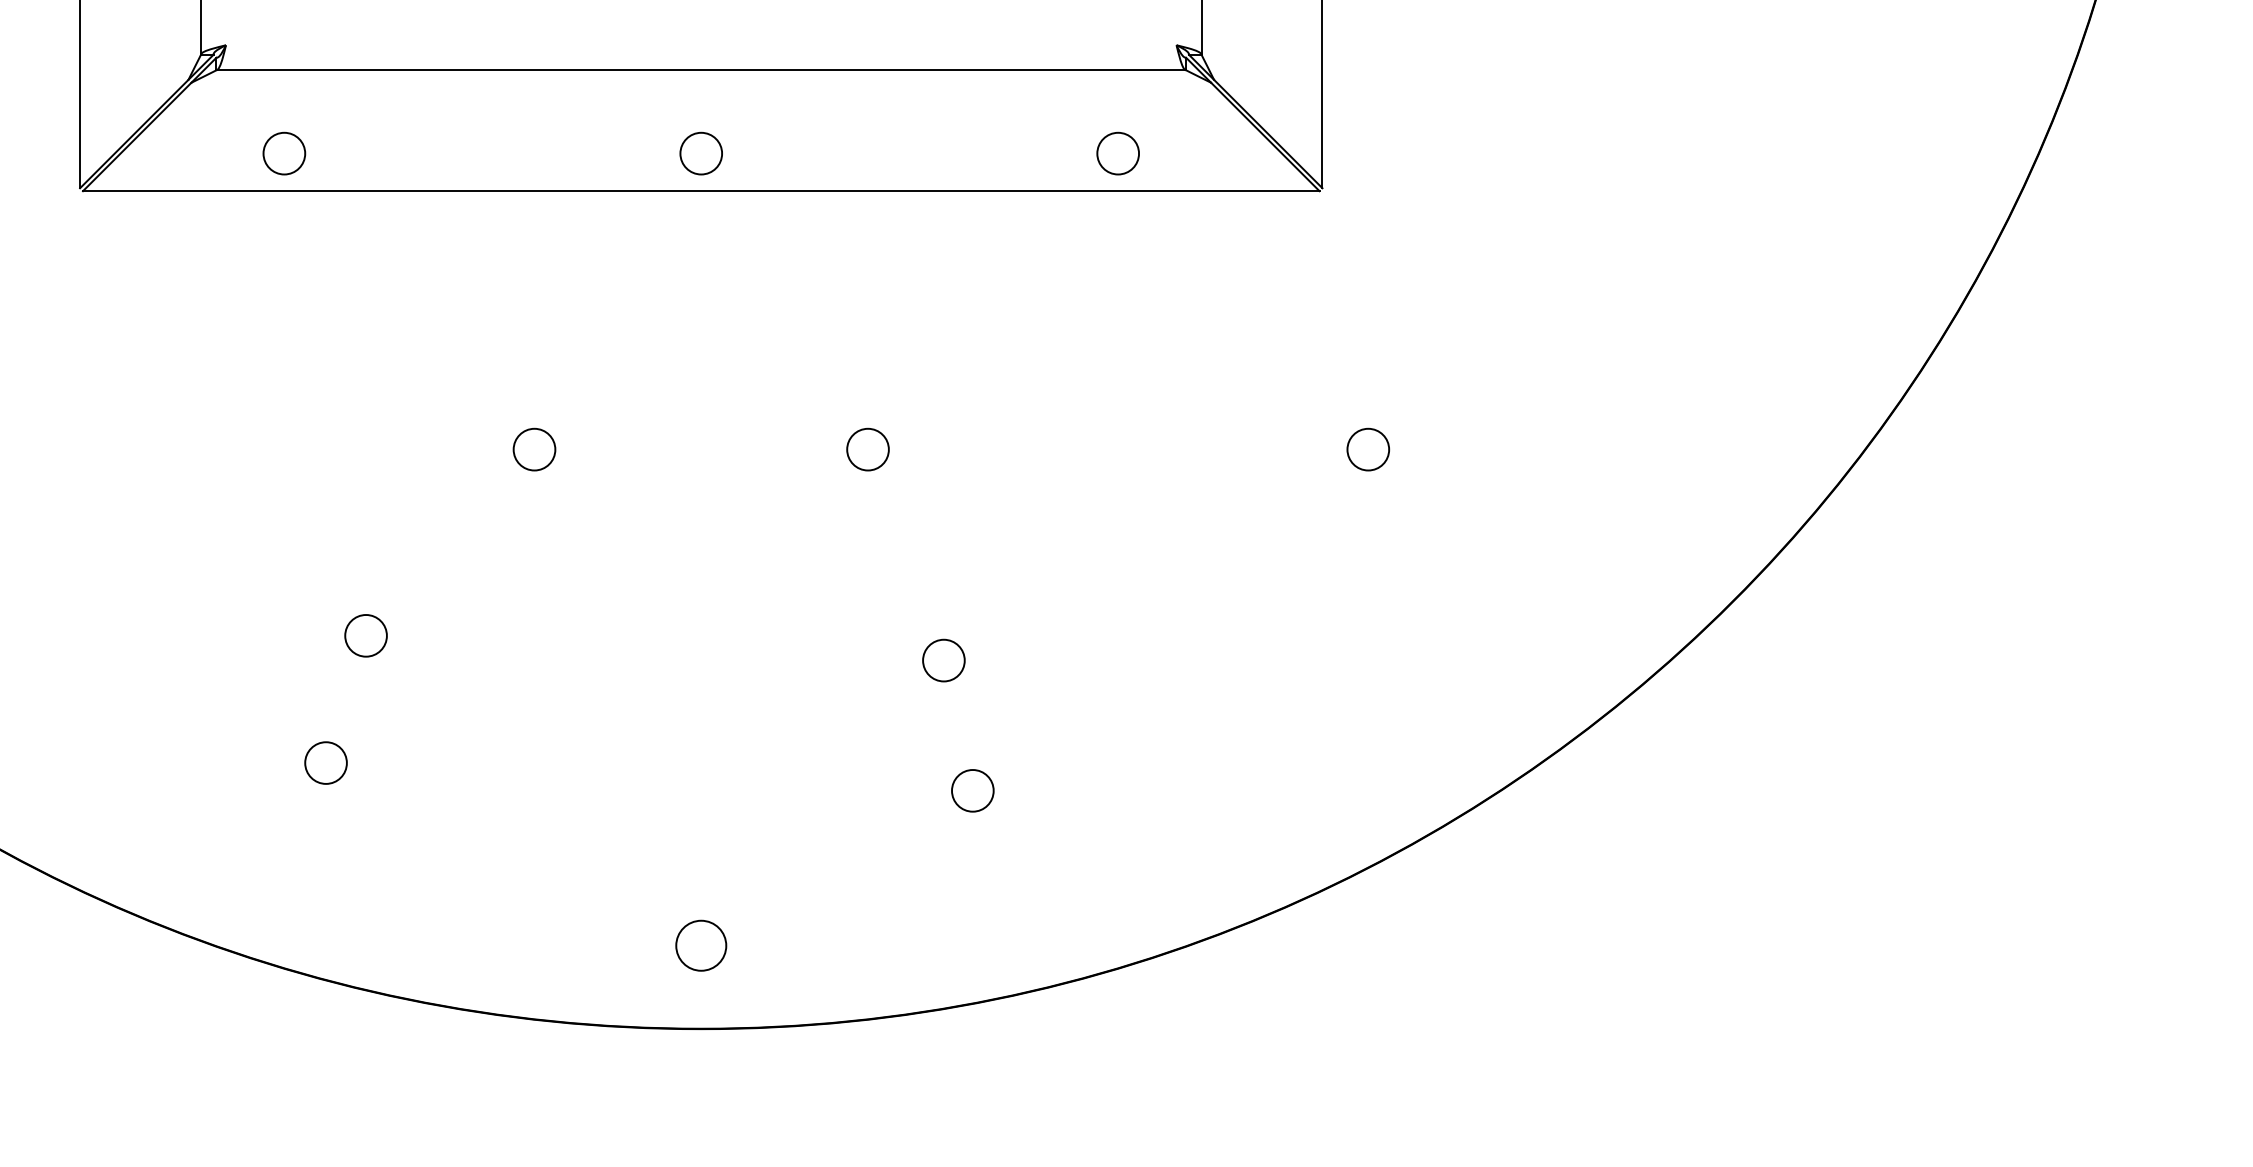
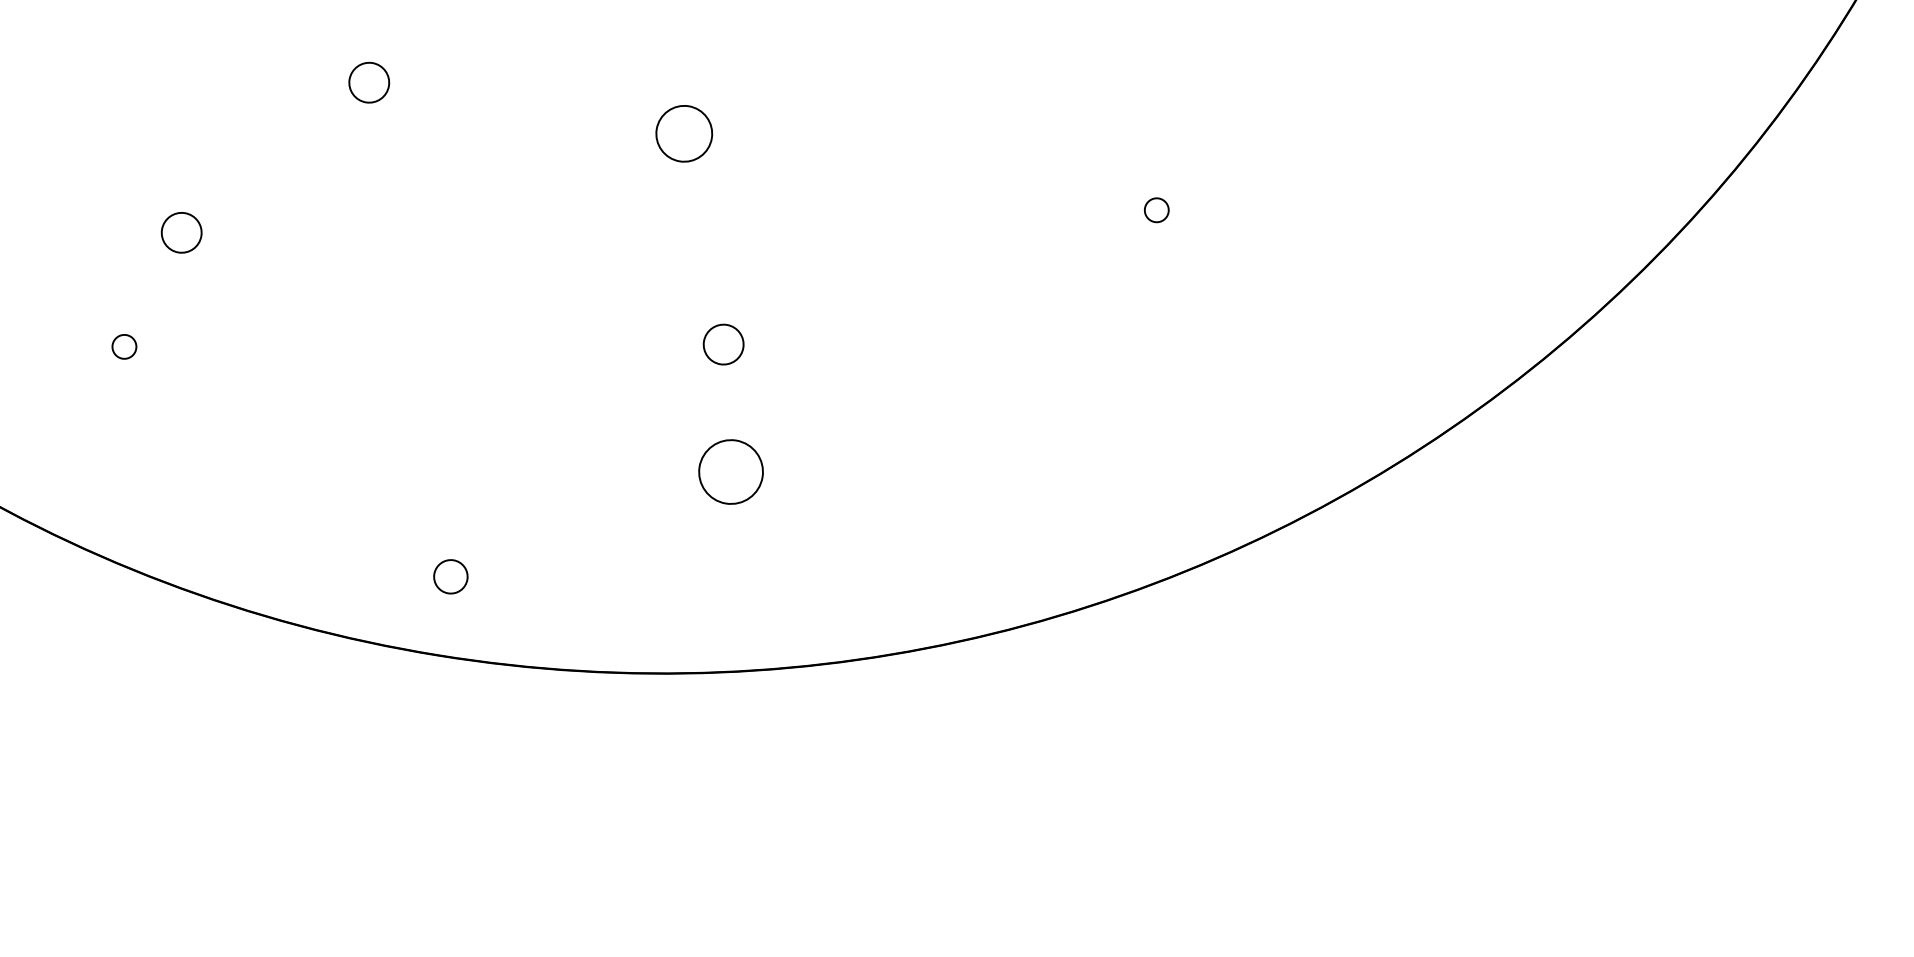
circle: (867, 449) -> (683, 133), size x1.4
circle: (1368, 449) -> (1156, 210), size x0.6
circle: (325, 762) -> (124, 346), size x0.6
circle: (972, 790) -> (730, 471), size x1.6
circle: (701, 945) -> (451, 576), size x0.7

